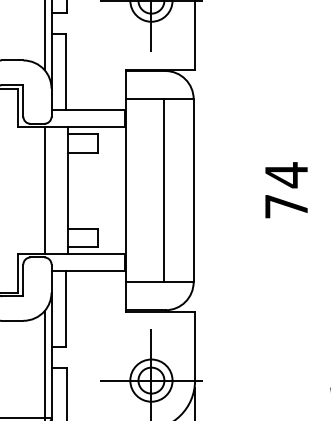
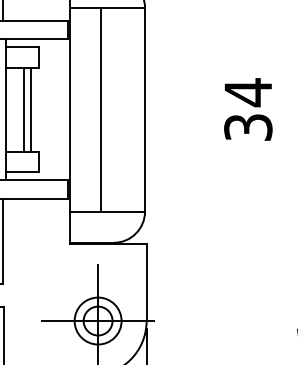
line: (84, 190) -> (23, 109), added
line: (90, 190) -> (30, 109), added
line: (164, 190) -> (101, 109), moved
text: (286, 206) -> (248, 127), 74 -> 34

